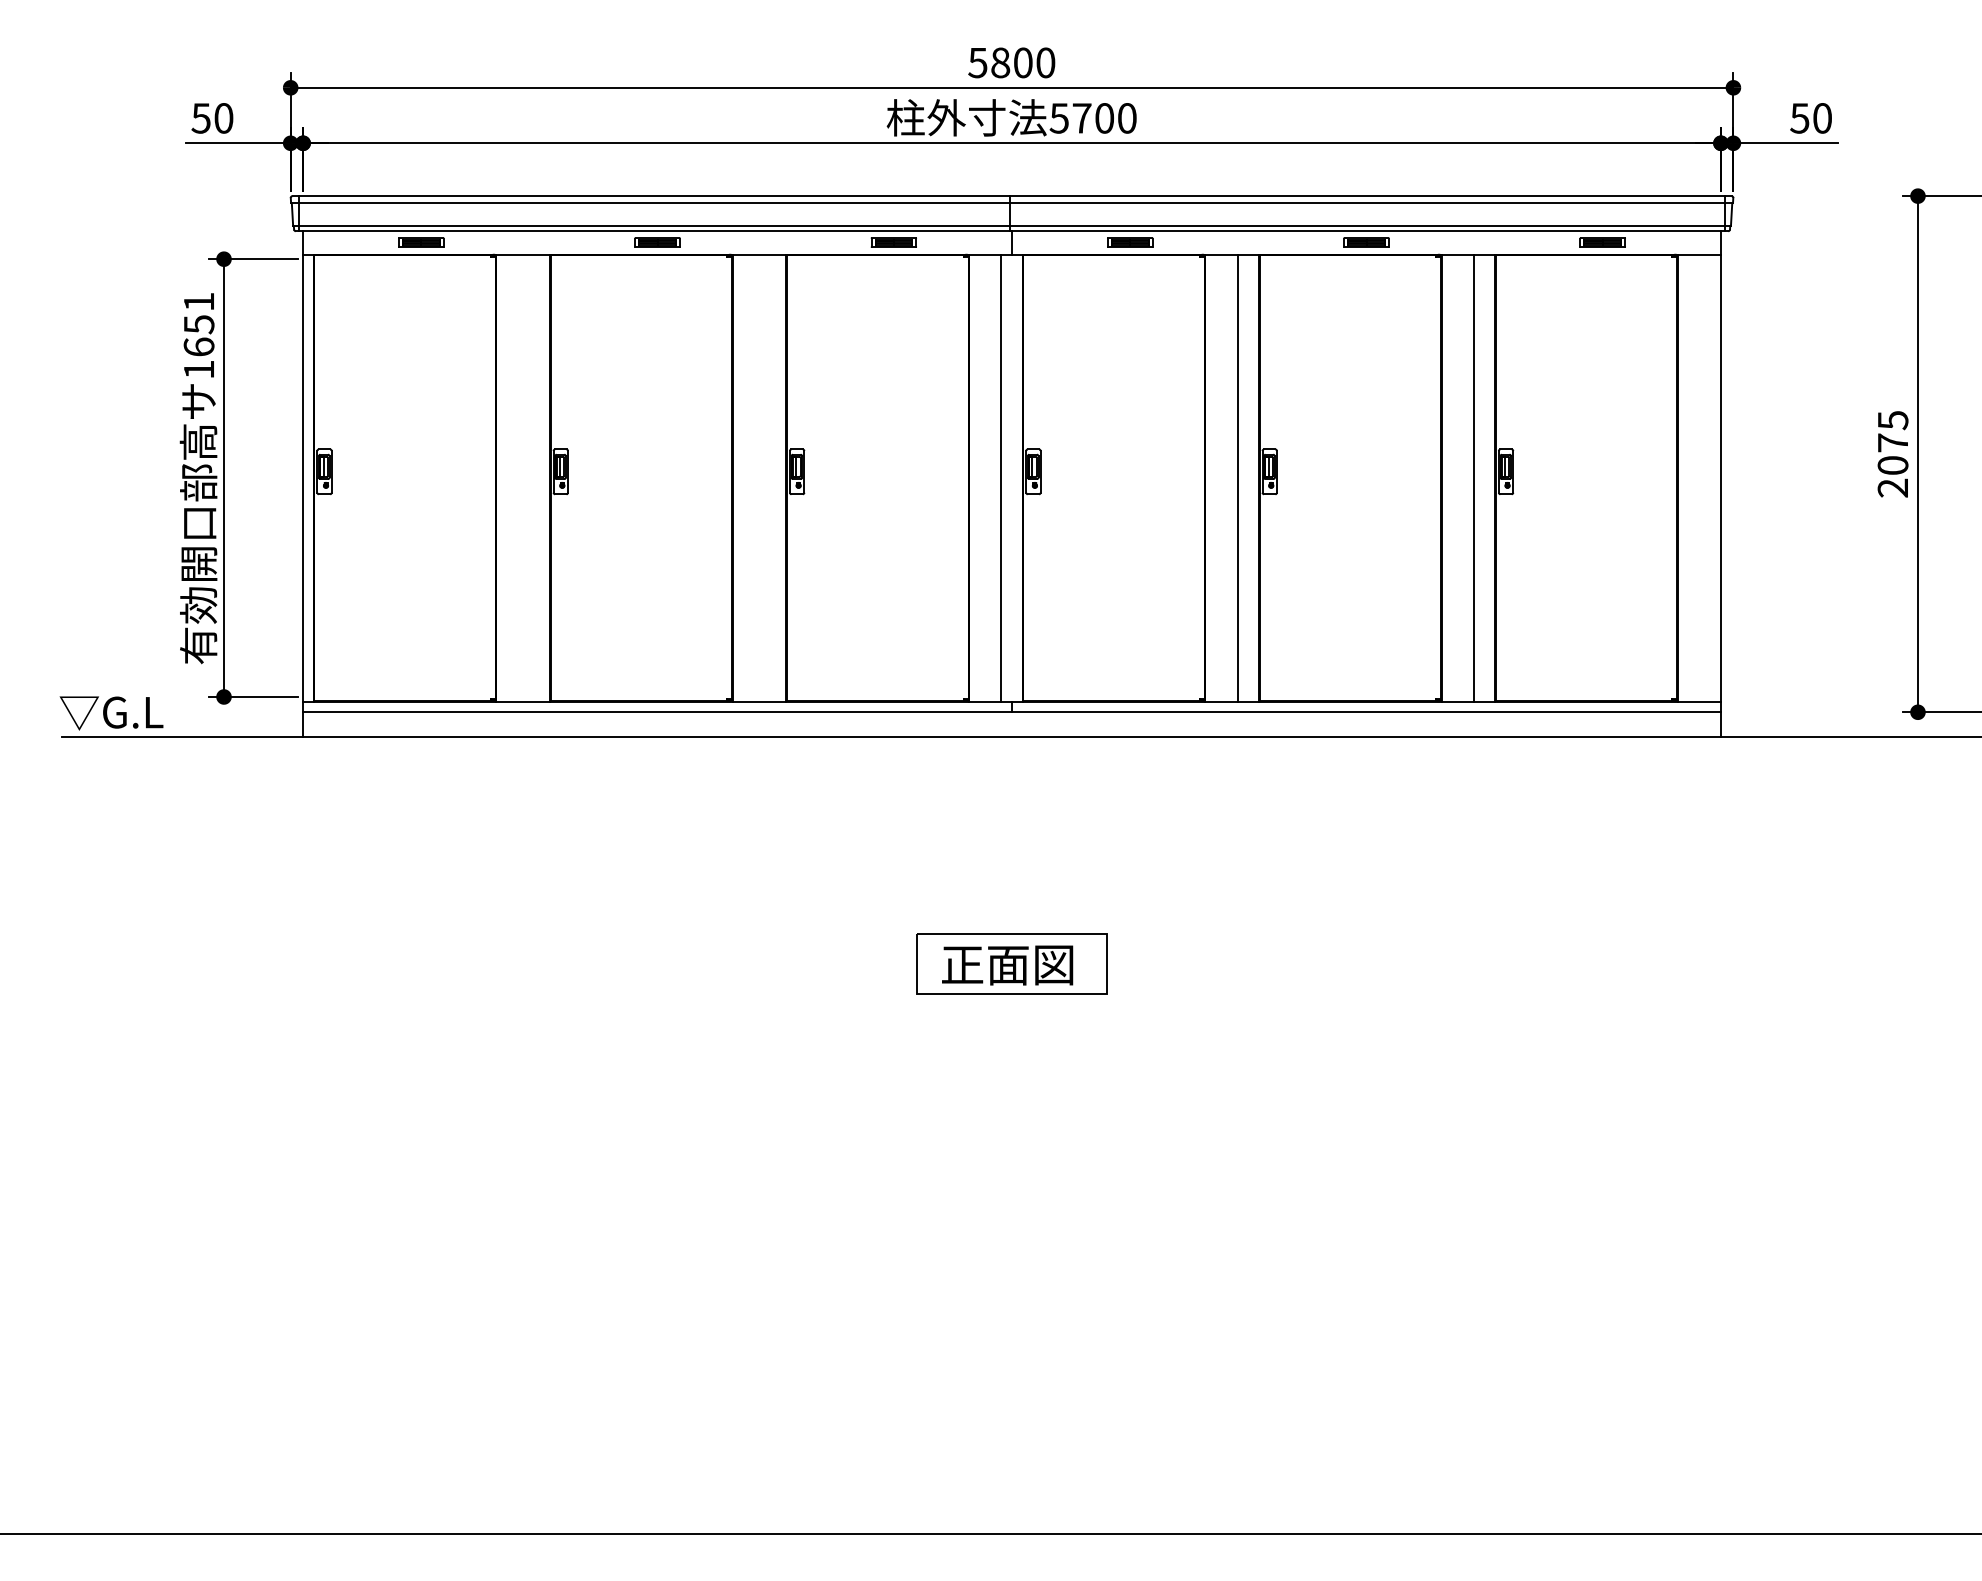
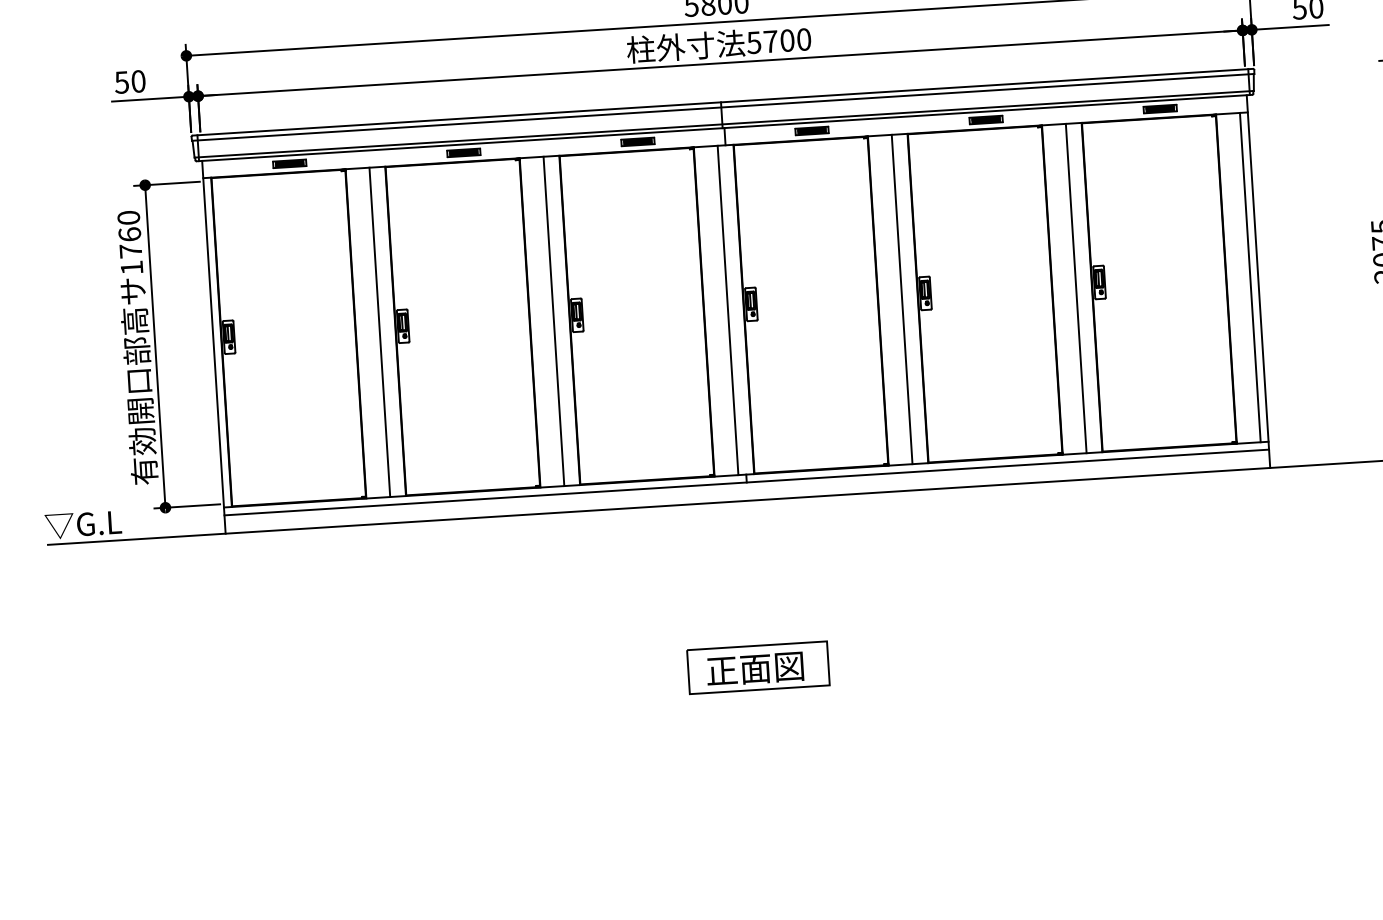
text: (198, 324) -> (129, 234), 1651 -> 1760
line: (528, 477) -> (379, 331), added
line: (765, 477) -> (554, 320), added
line: (1710, 477) -> (1250, 277), added

